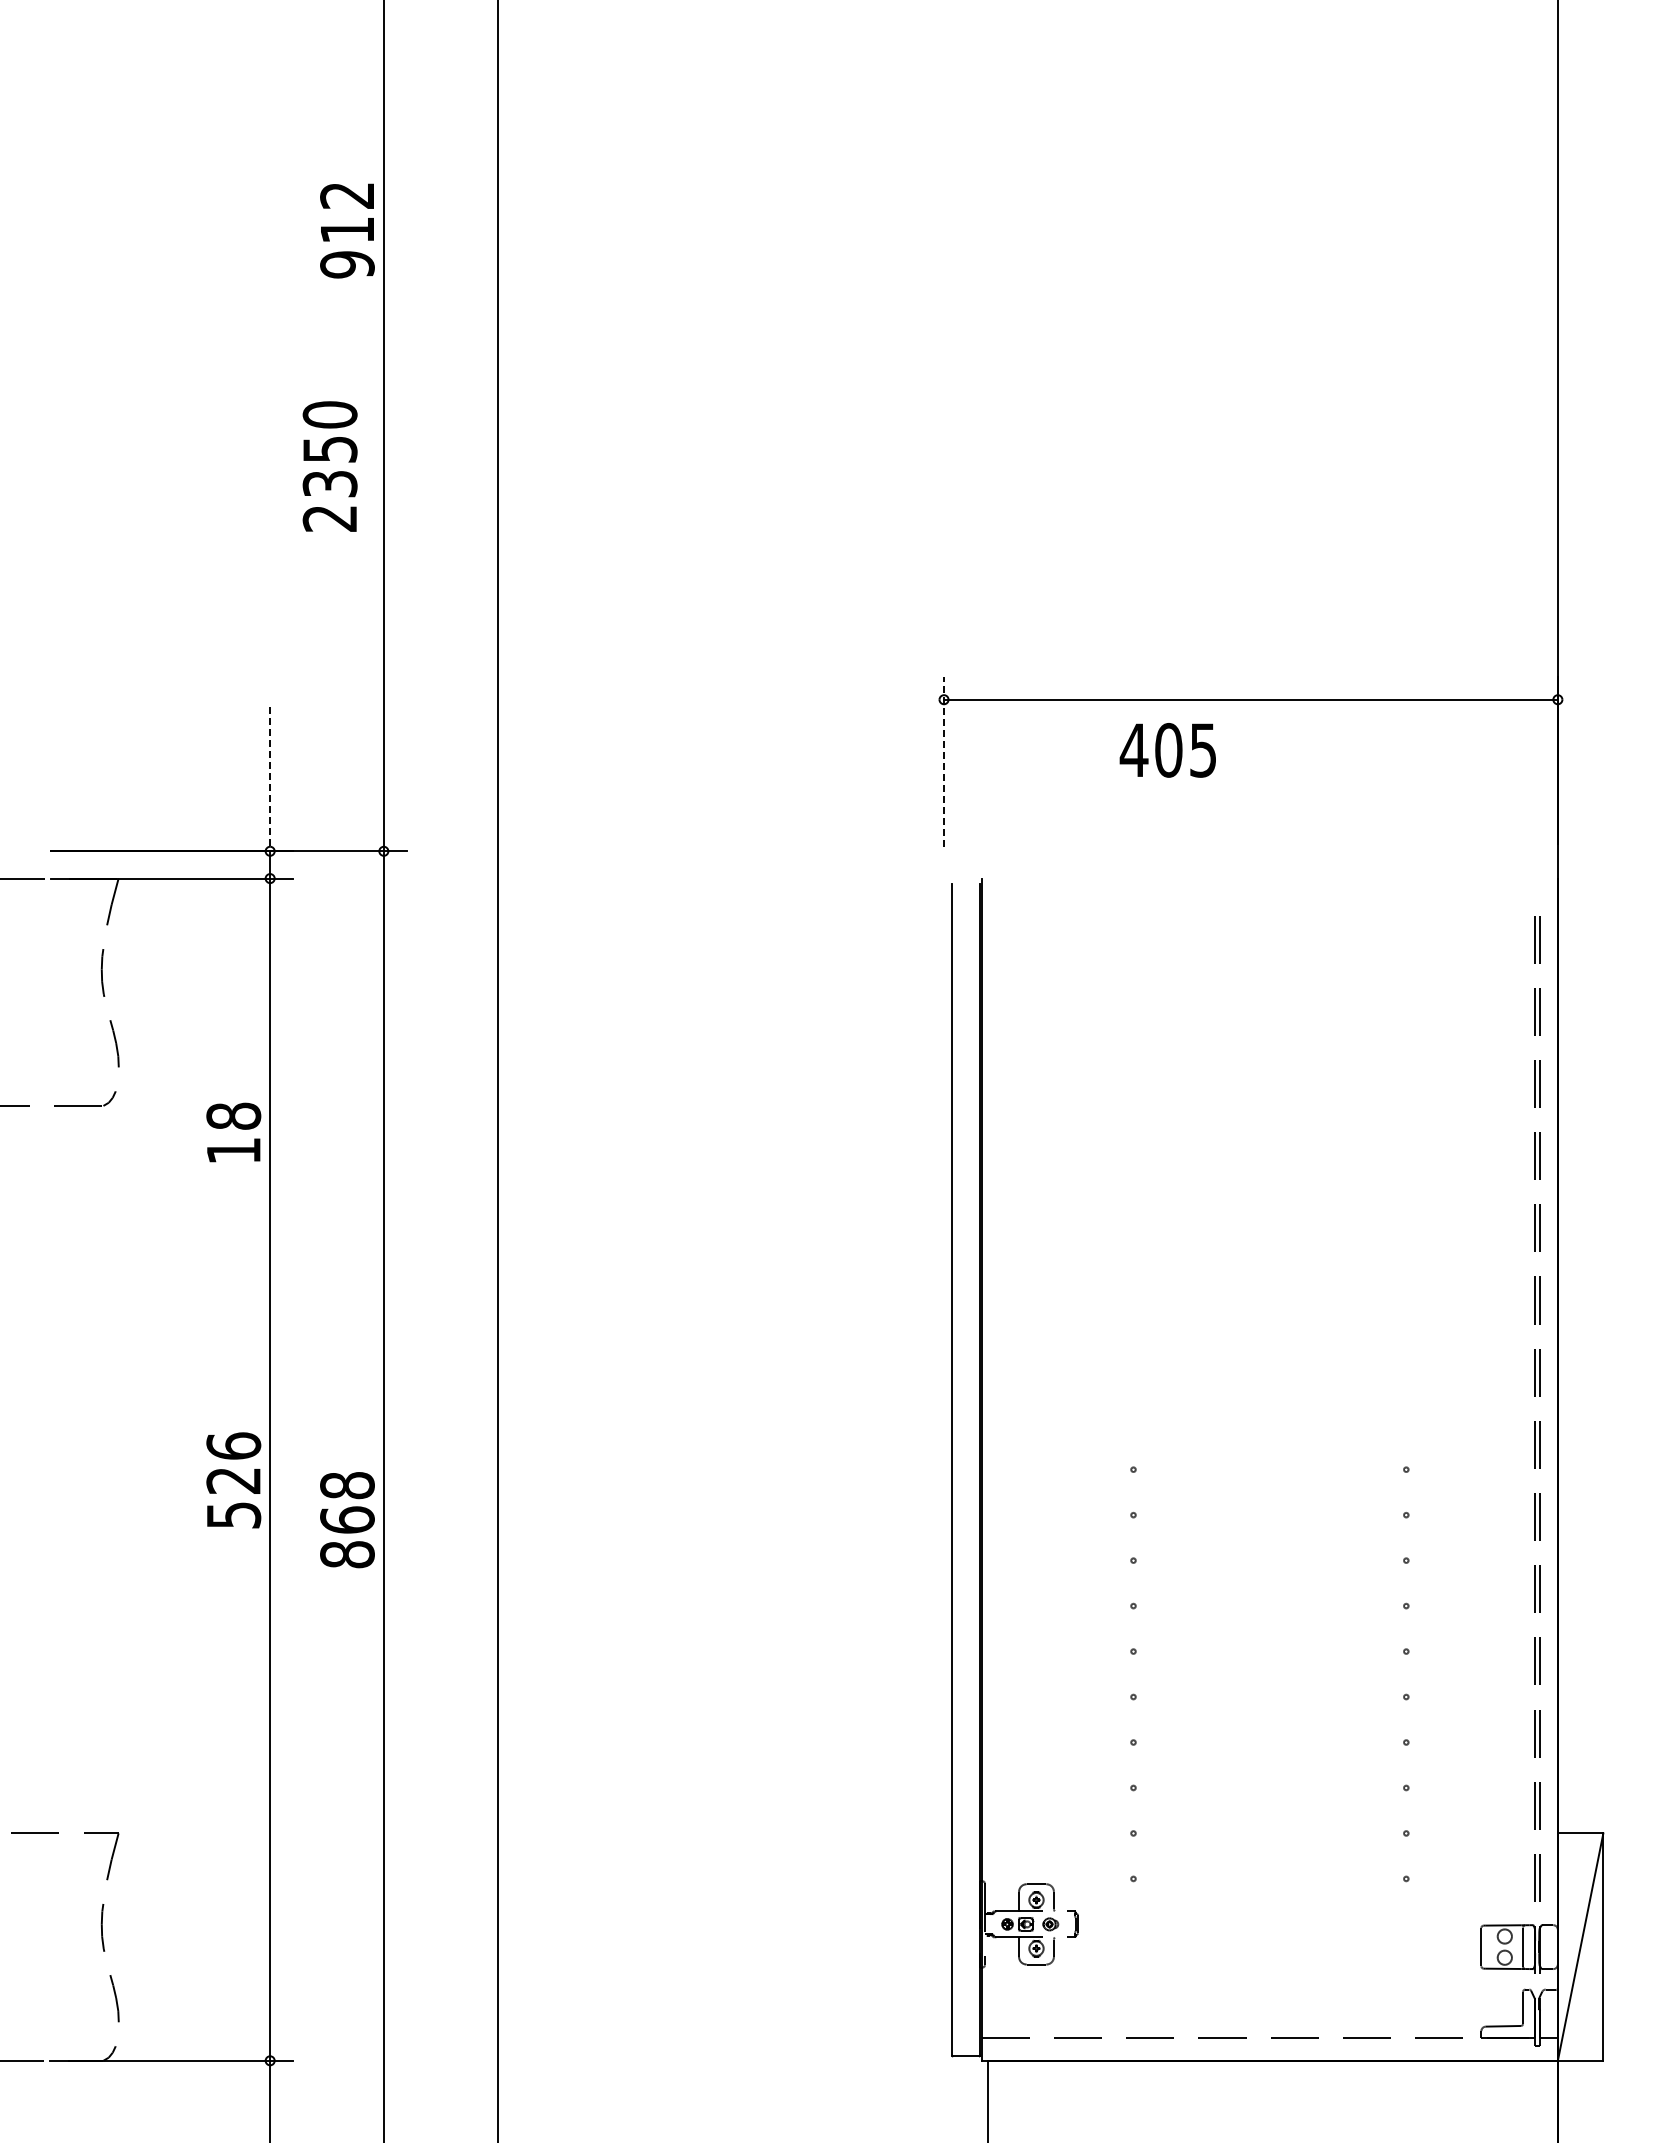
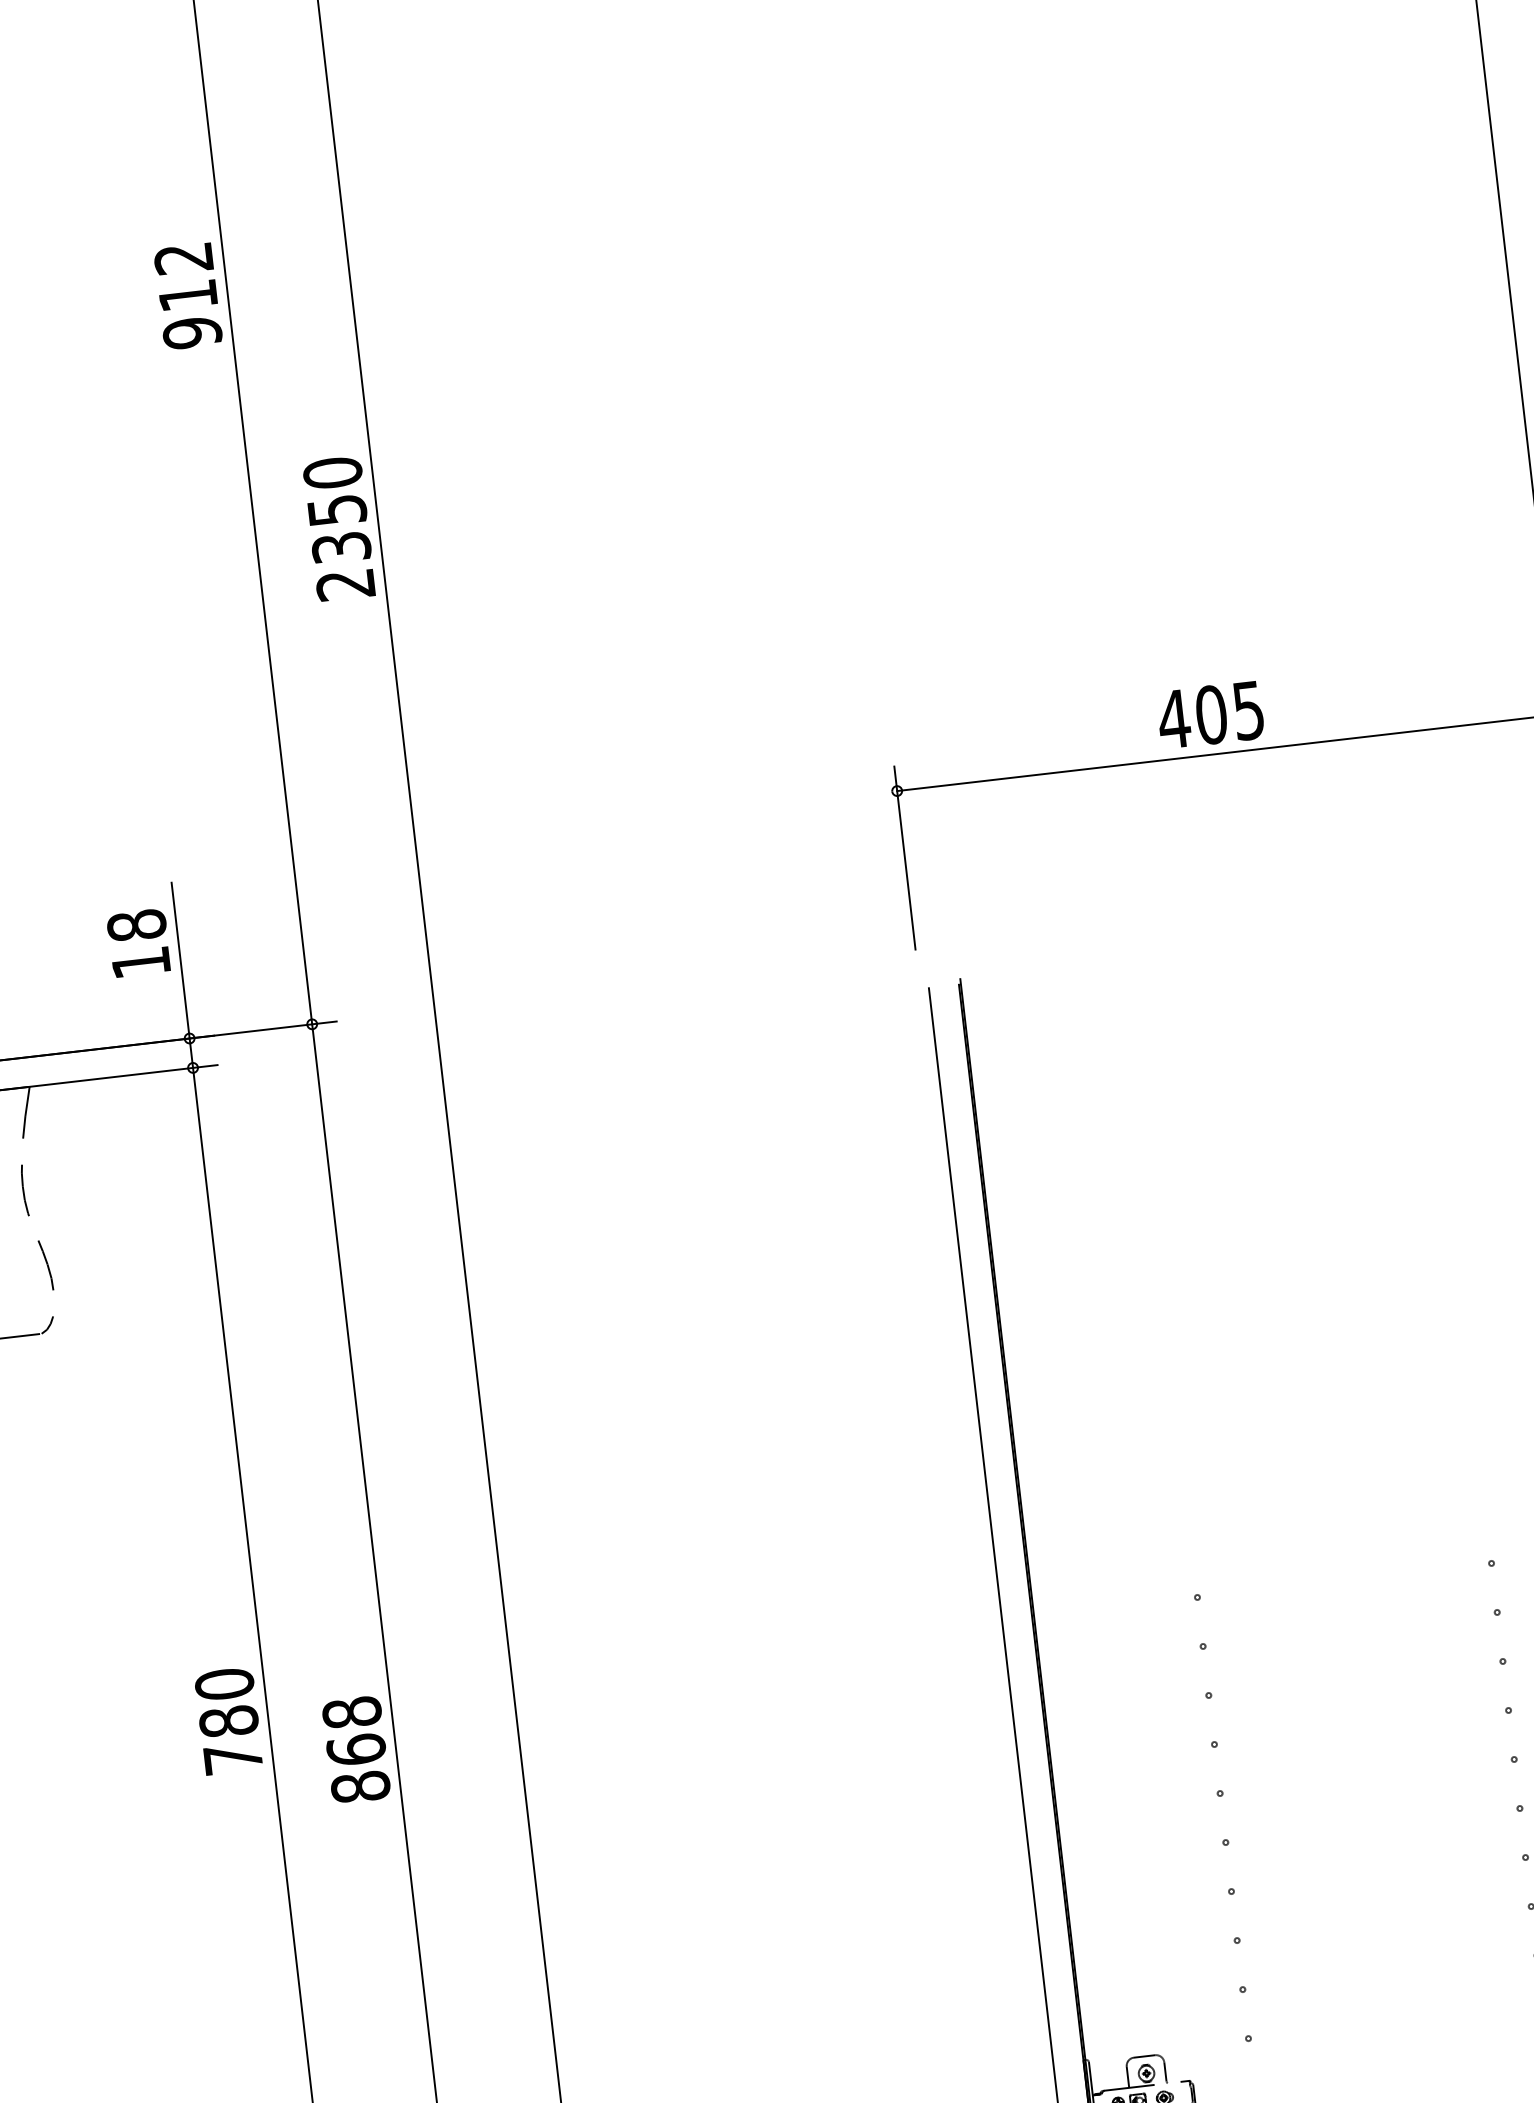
text: (347, 230) -> (188, 296), moved
text: (329, 466) -> (338, 528), moved
text: (1167, 750) -> (1210, 715), moved
line: (944, 761) -> (905, 857), dashed -> solid
line: (270, 779) -> (181, 961), dashed -> solid
text: (233, 1132) -> (138, 943), moved
text: (233, 1480) -> (228, 1721), 526 -> 780

